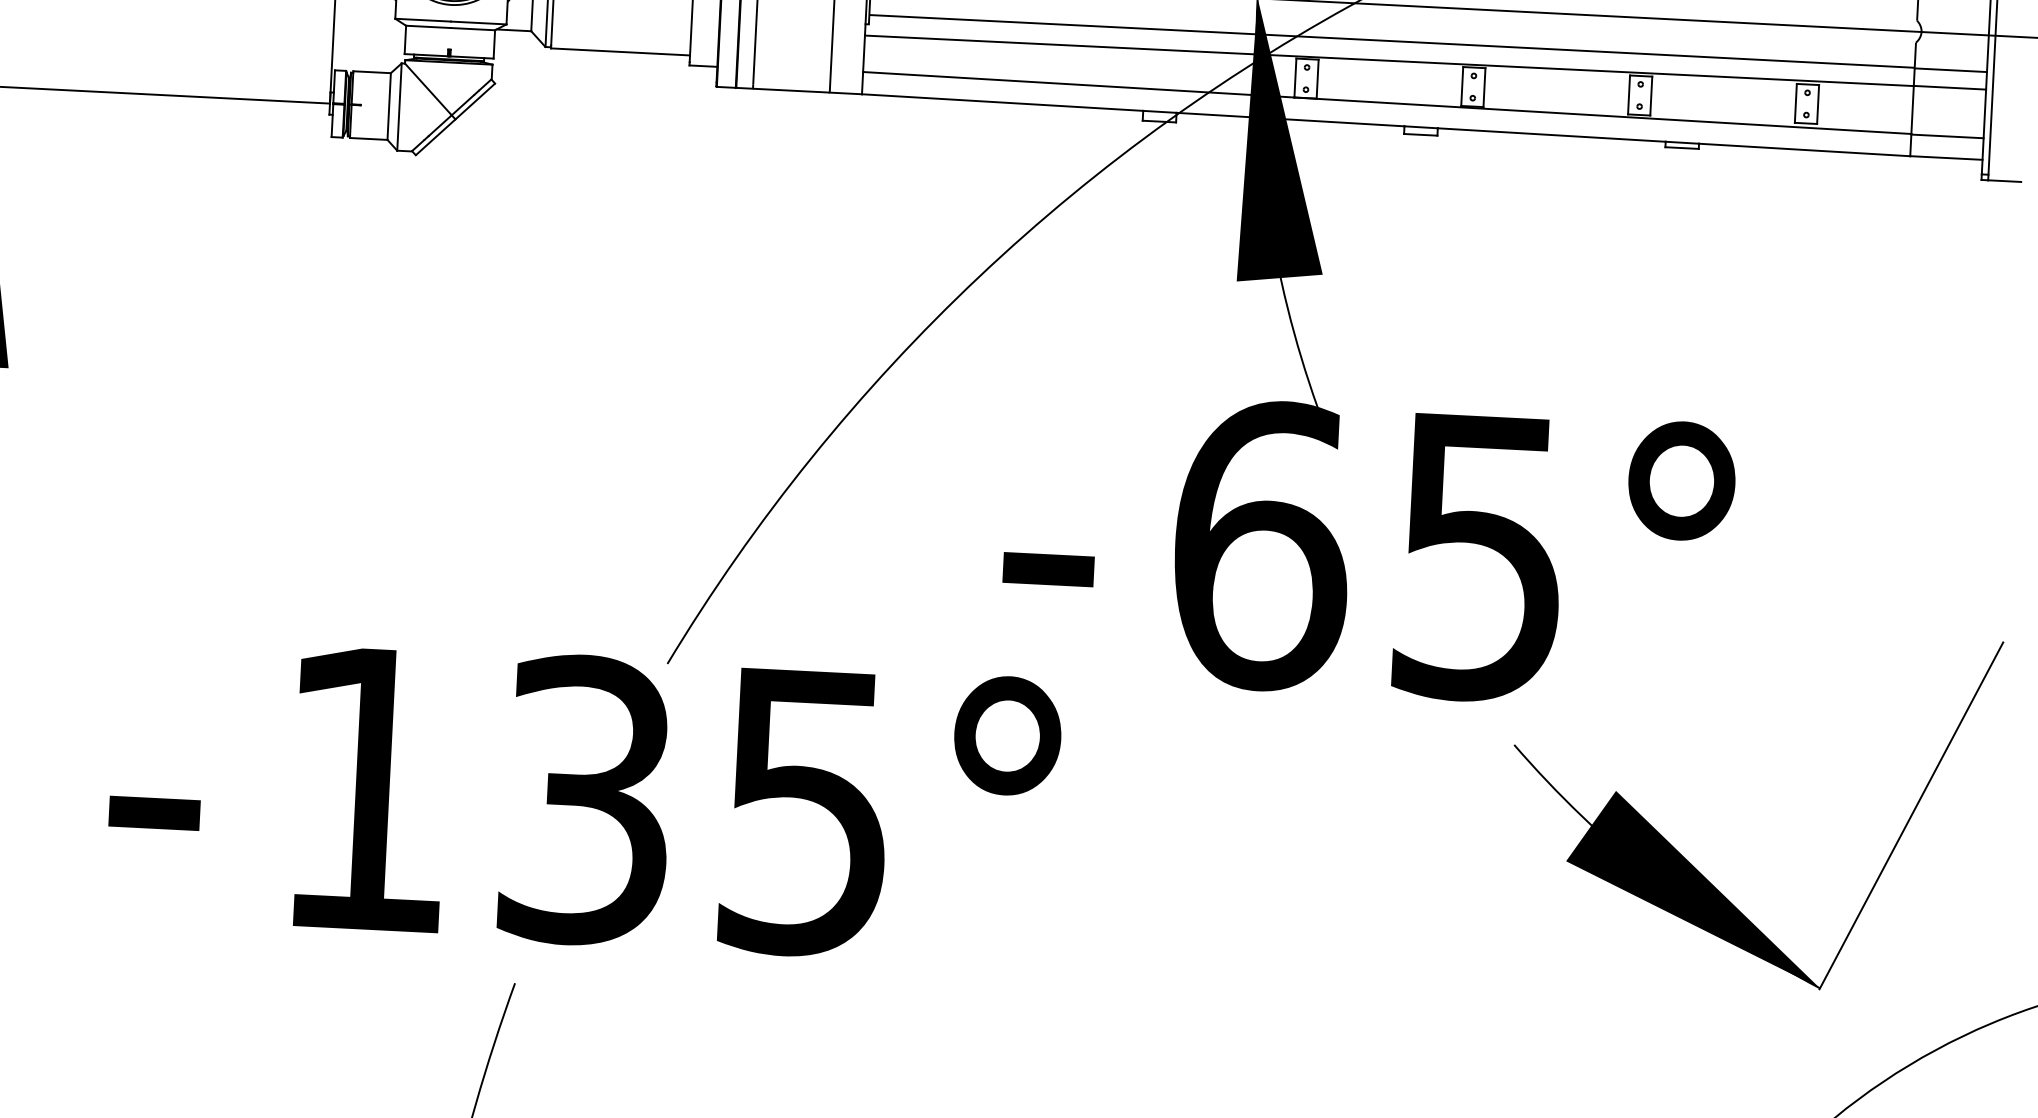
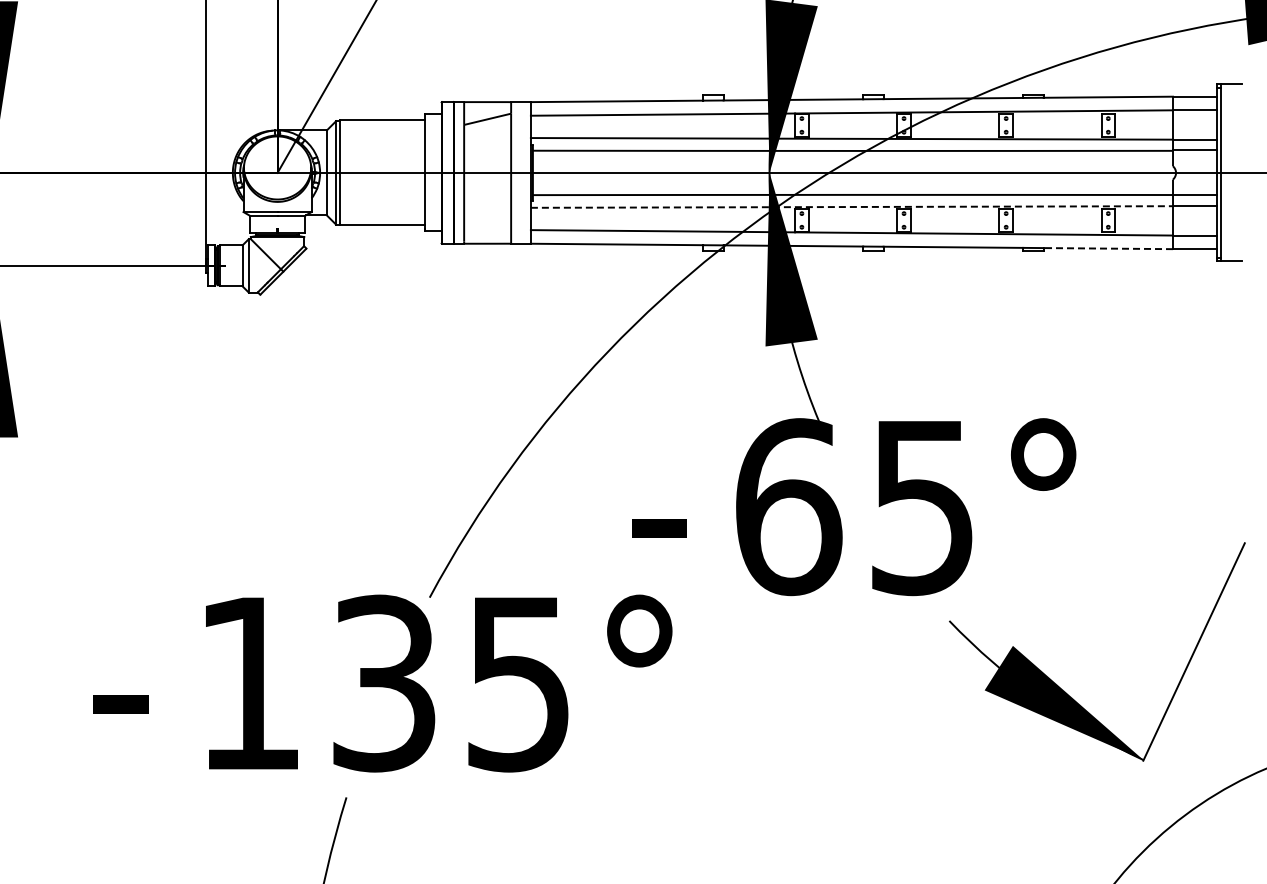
line: (1390, 61) -> (852, 207), solid -> dashed
line: (1804, 149) -> (1108, 248), solid -> dashed

